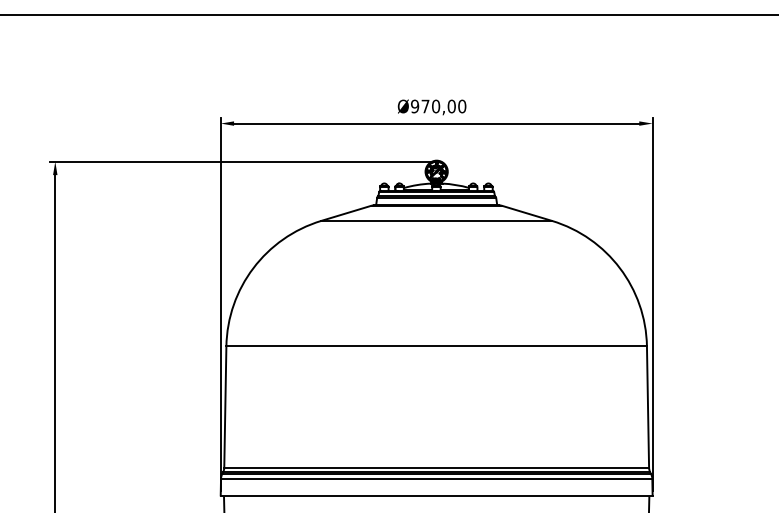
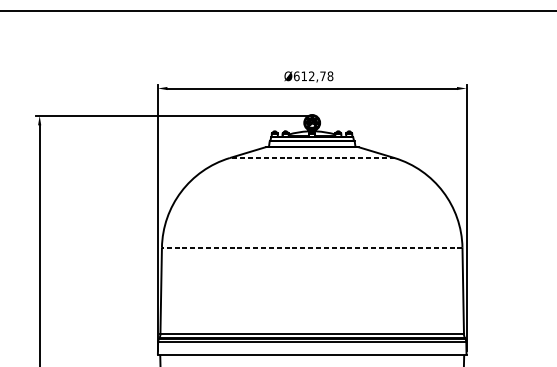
text: (438, 106) -> (313, 76), Ø970,00 -> Ø612,78
line: (436, 220) -> (312, 157), solid -> dashed
line: (436, 346) -> (312, 247), solid -> dashed

